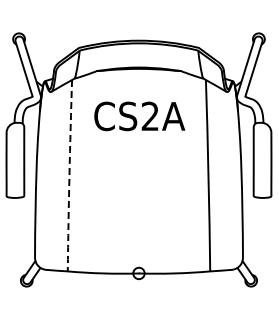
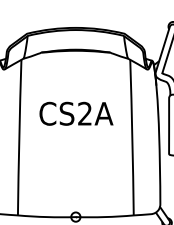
text: (139, 116) -> (76, 113), moved
line: (69, 175) -> (19, 137), dashed -> solid

